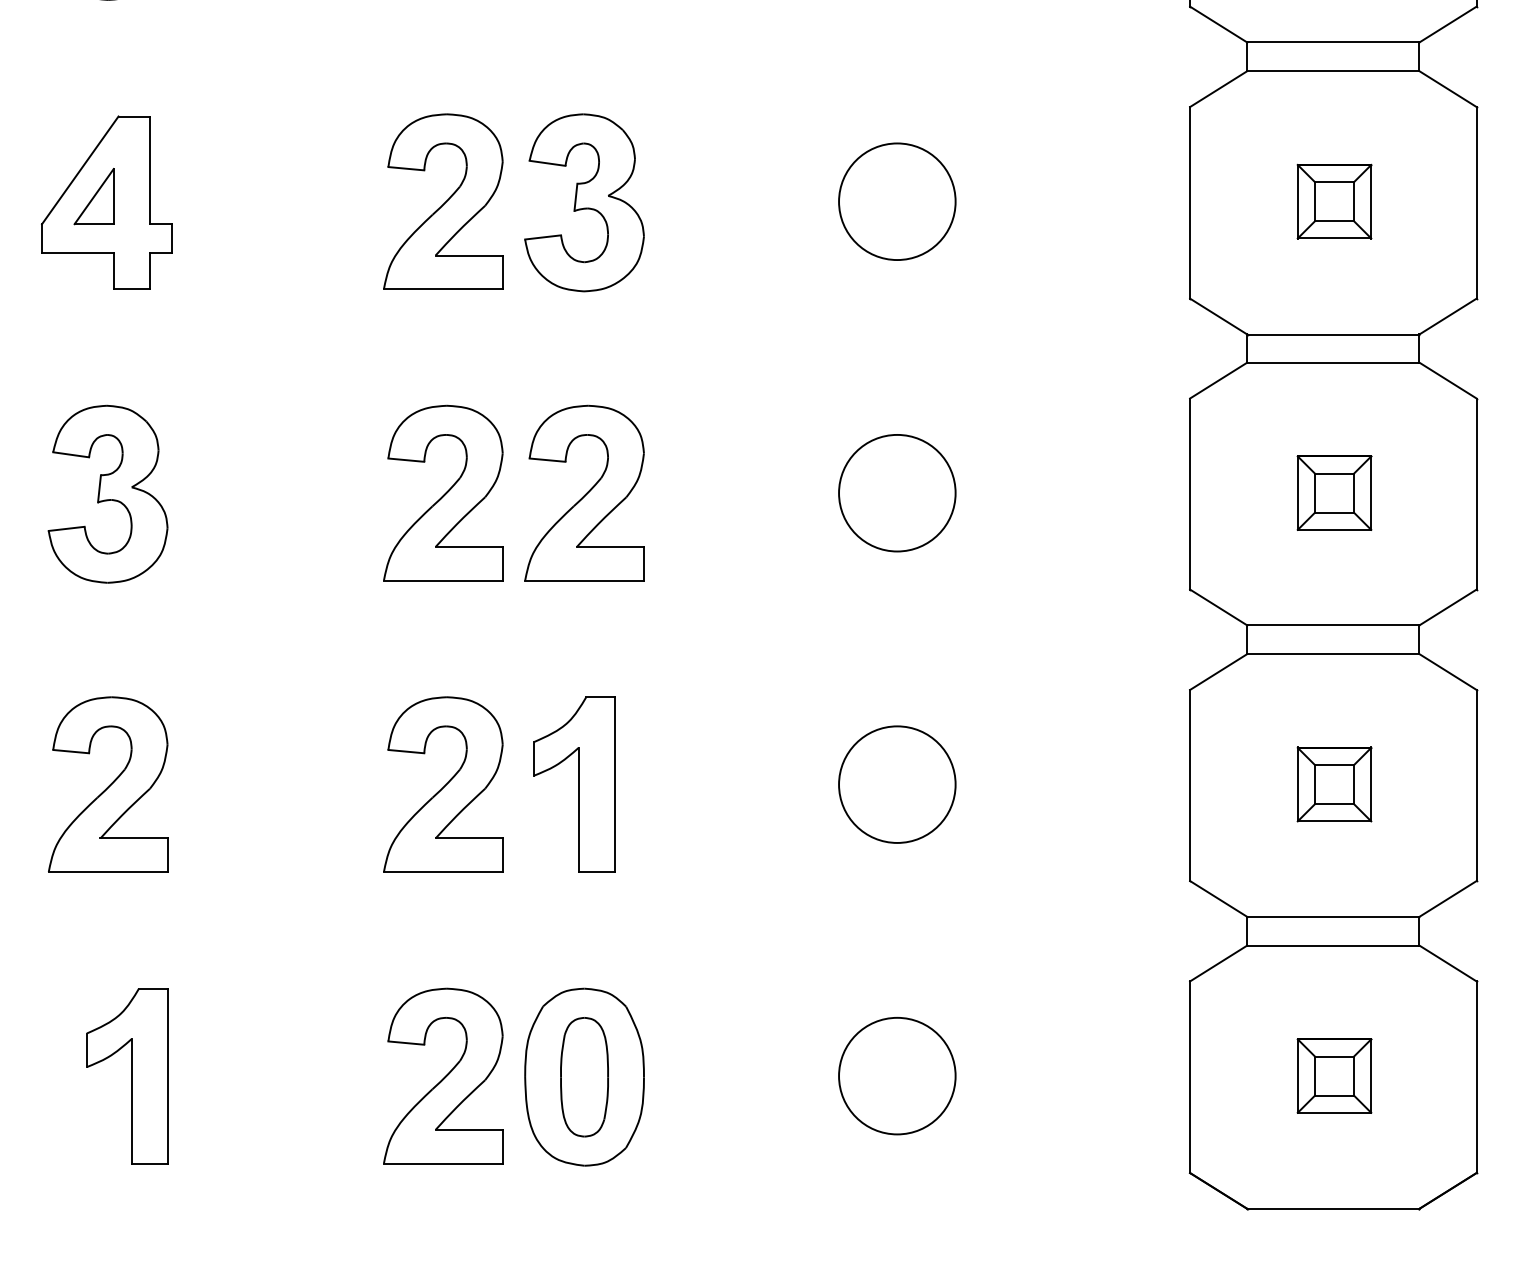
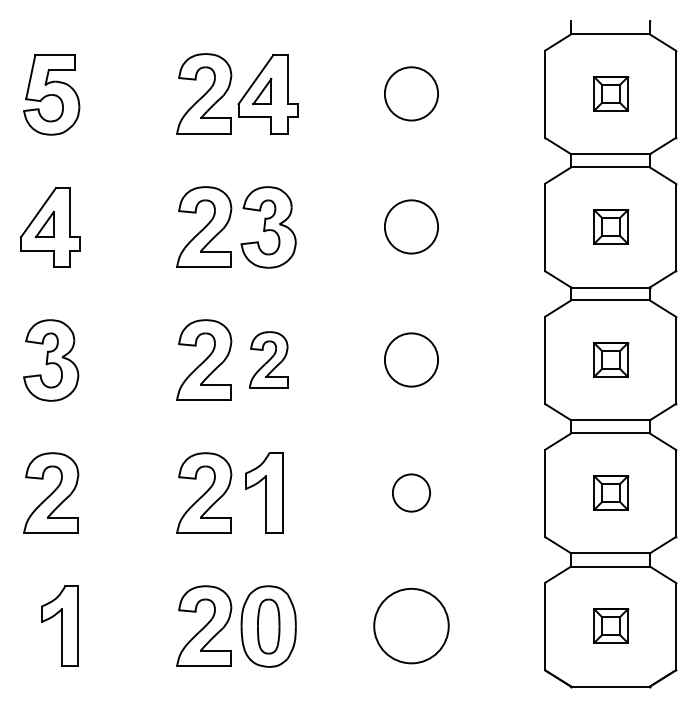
part: (584, 492) -> (268, 359), size x0.7
circle: (897, 783) -> (411, 492), size x0.7
circle: (897, 1074) -> (411, 625), size x1.4

